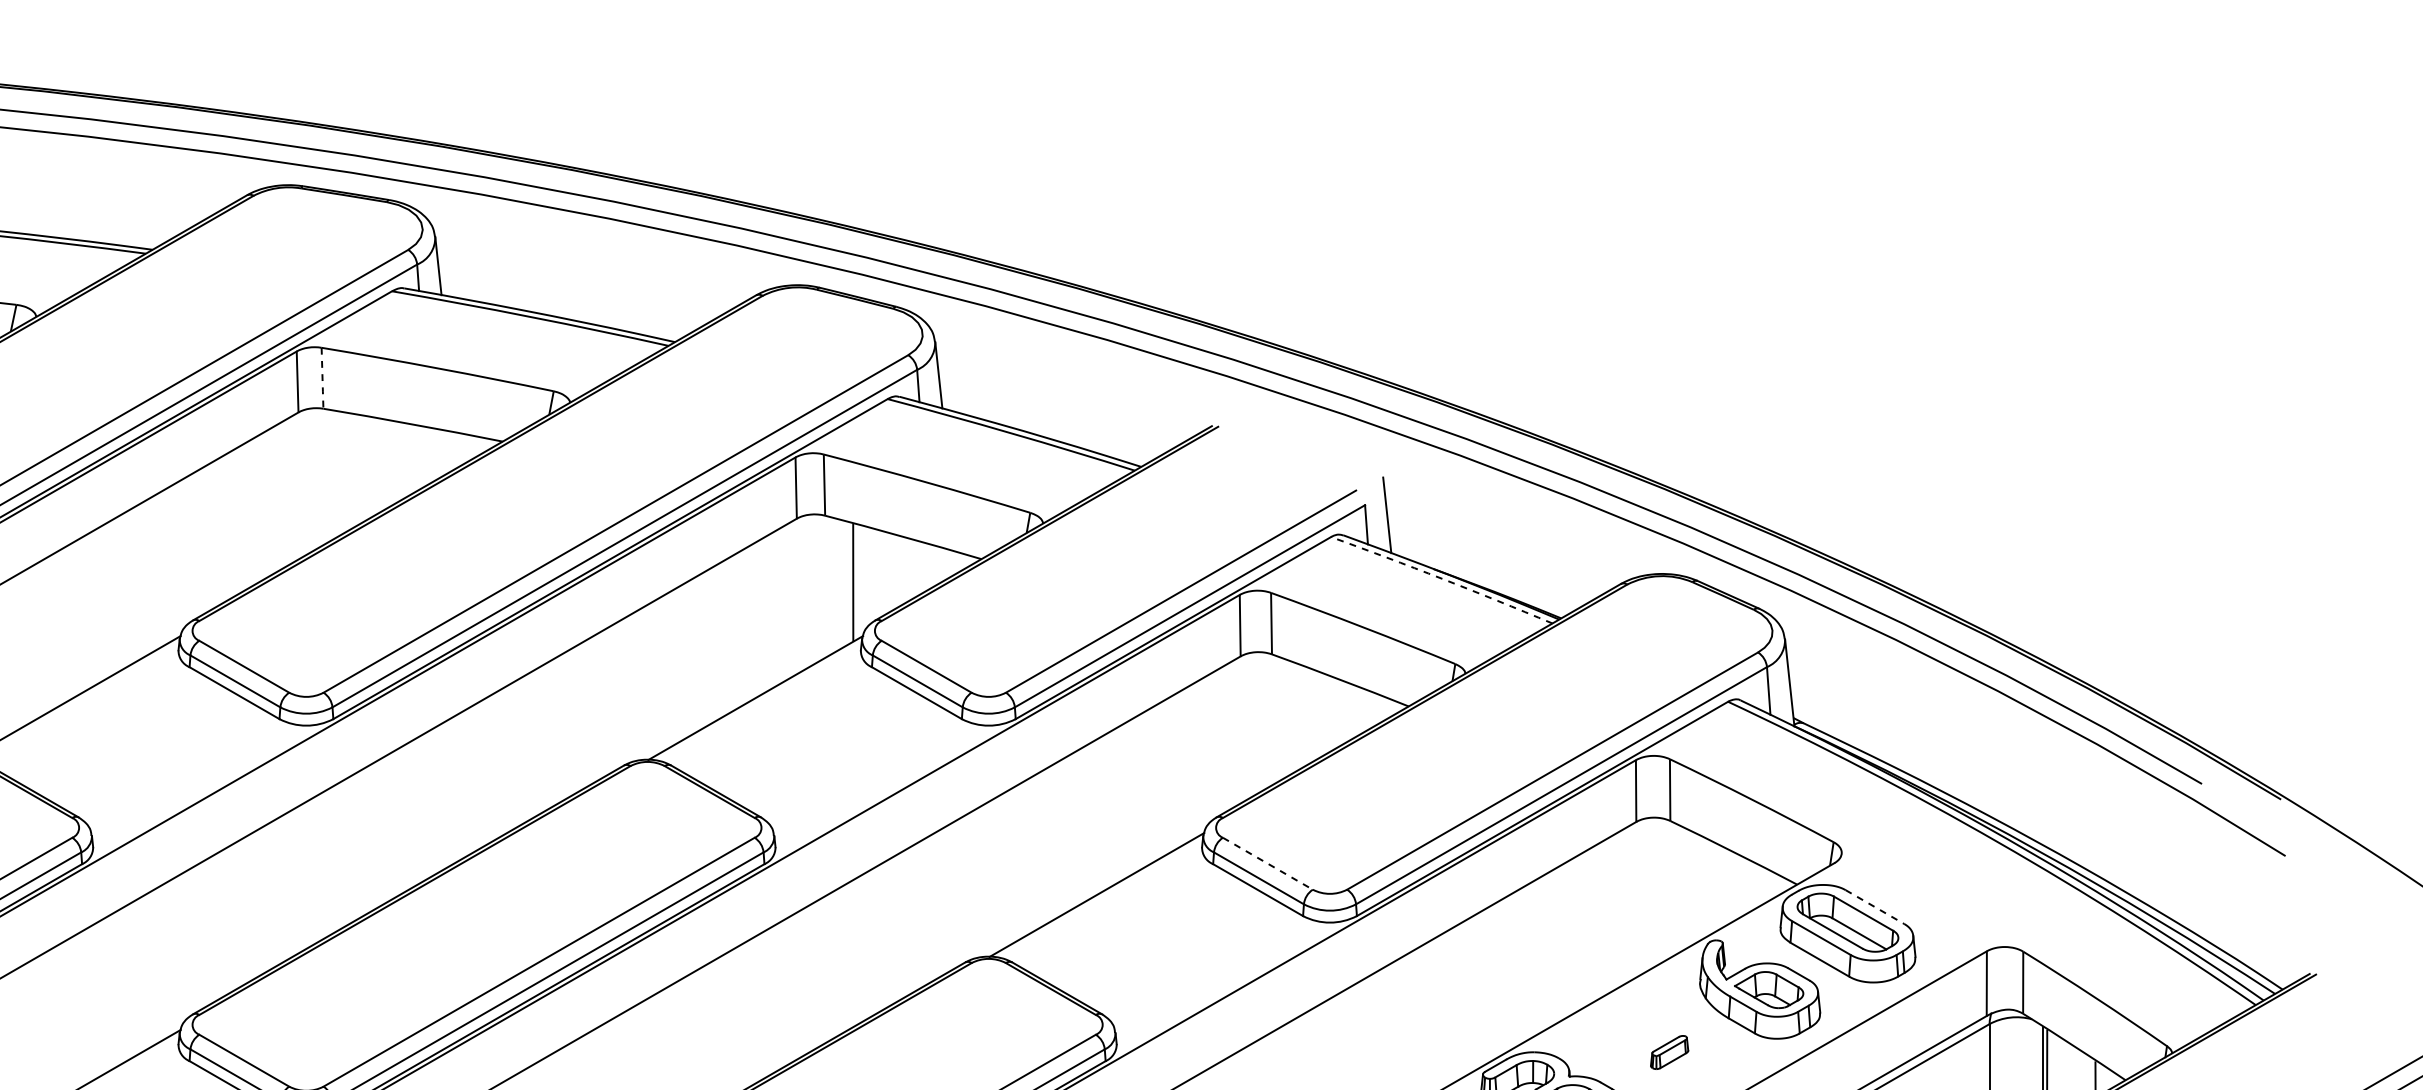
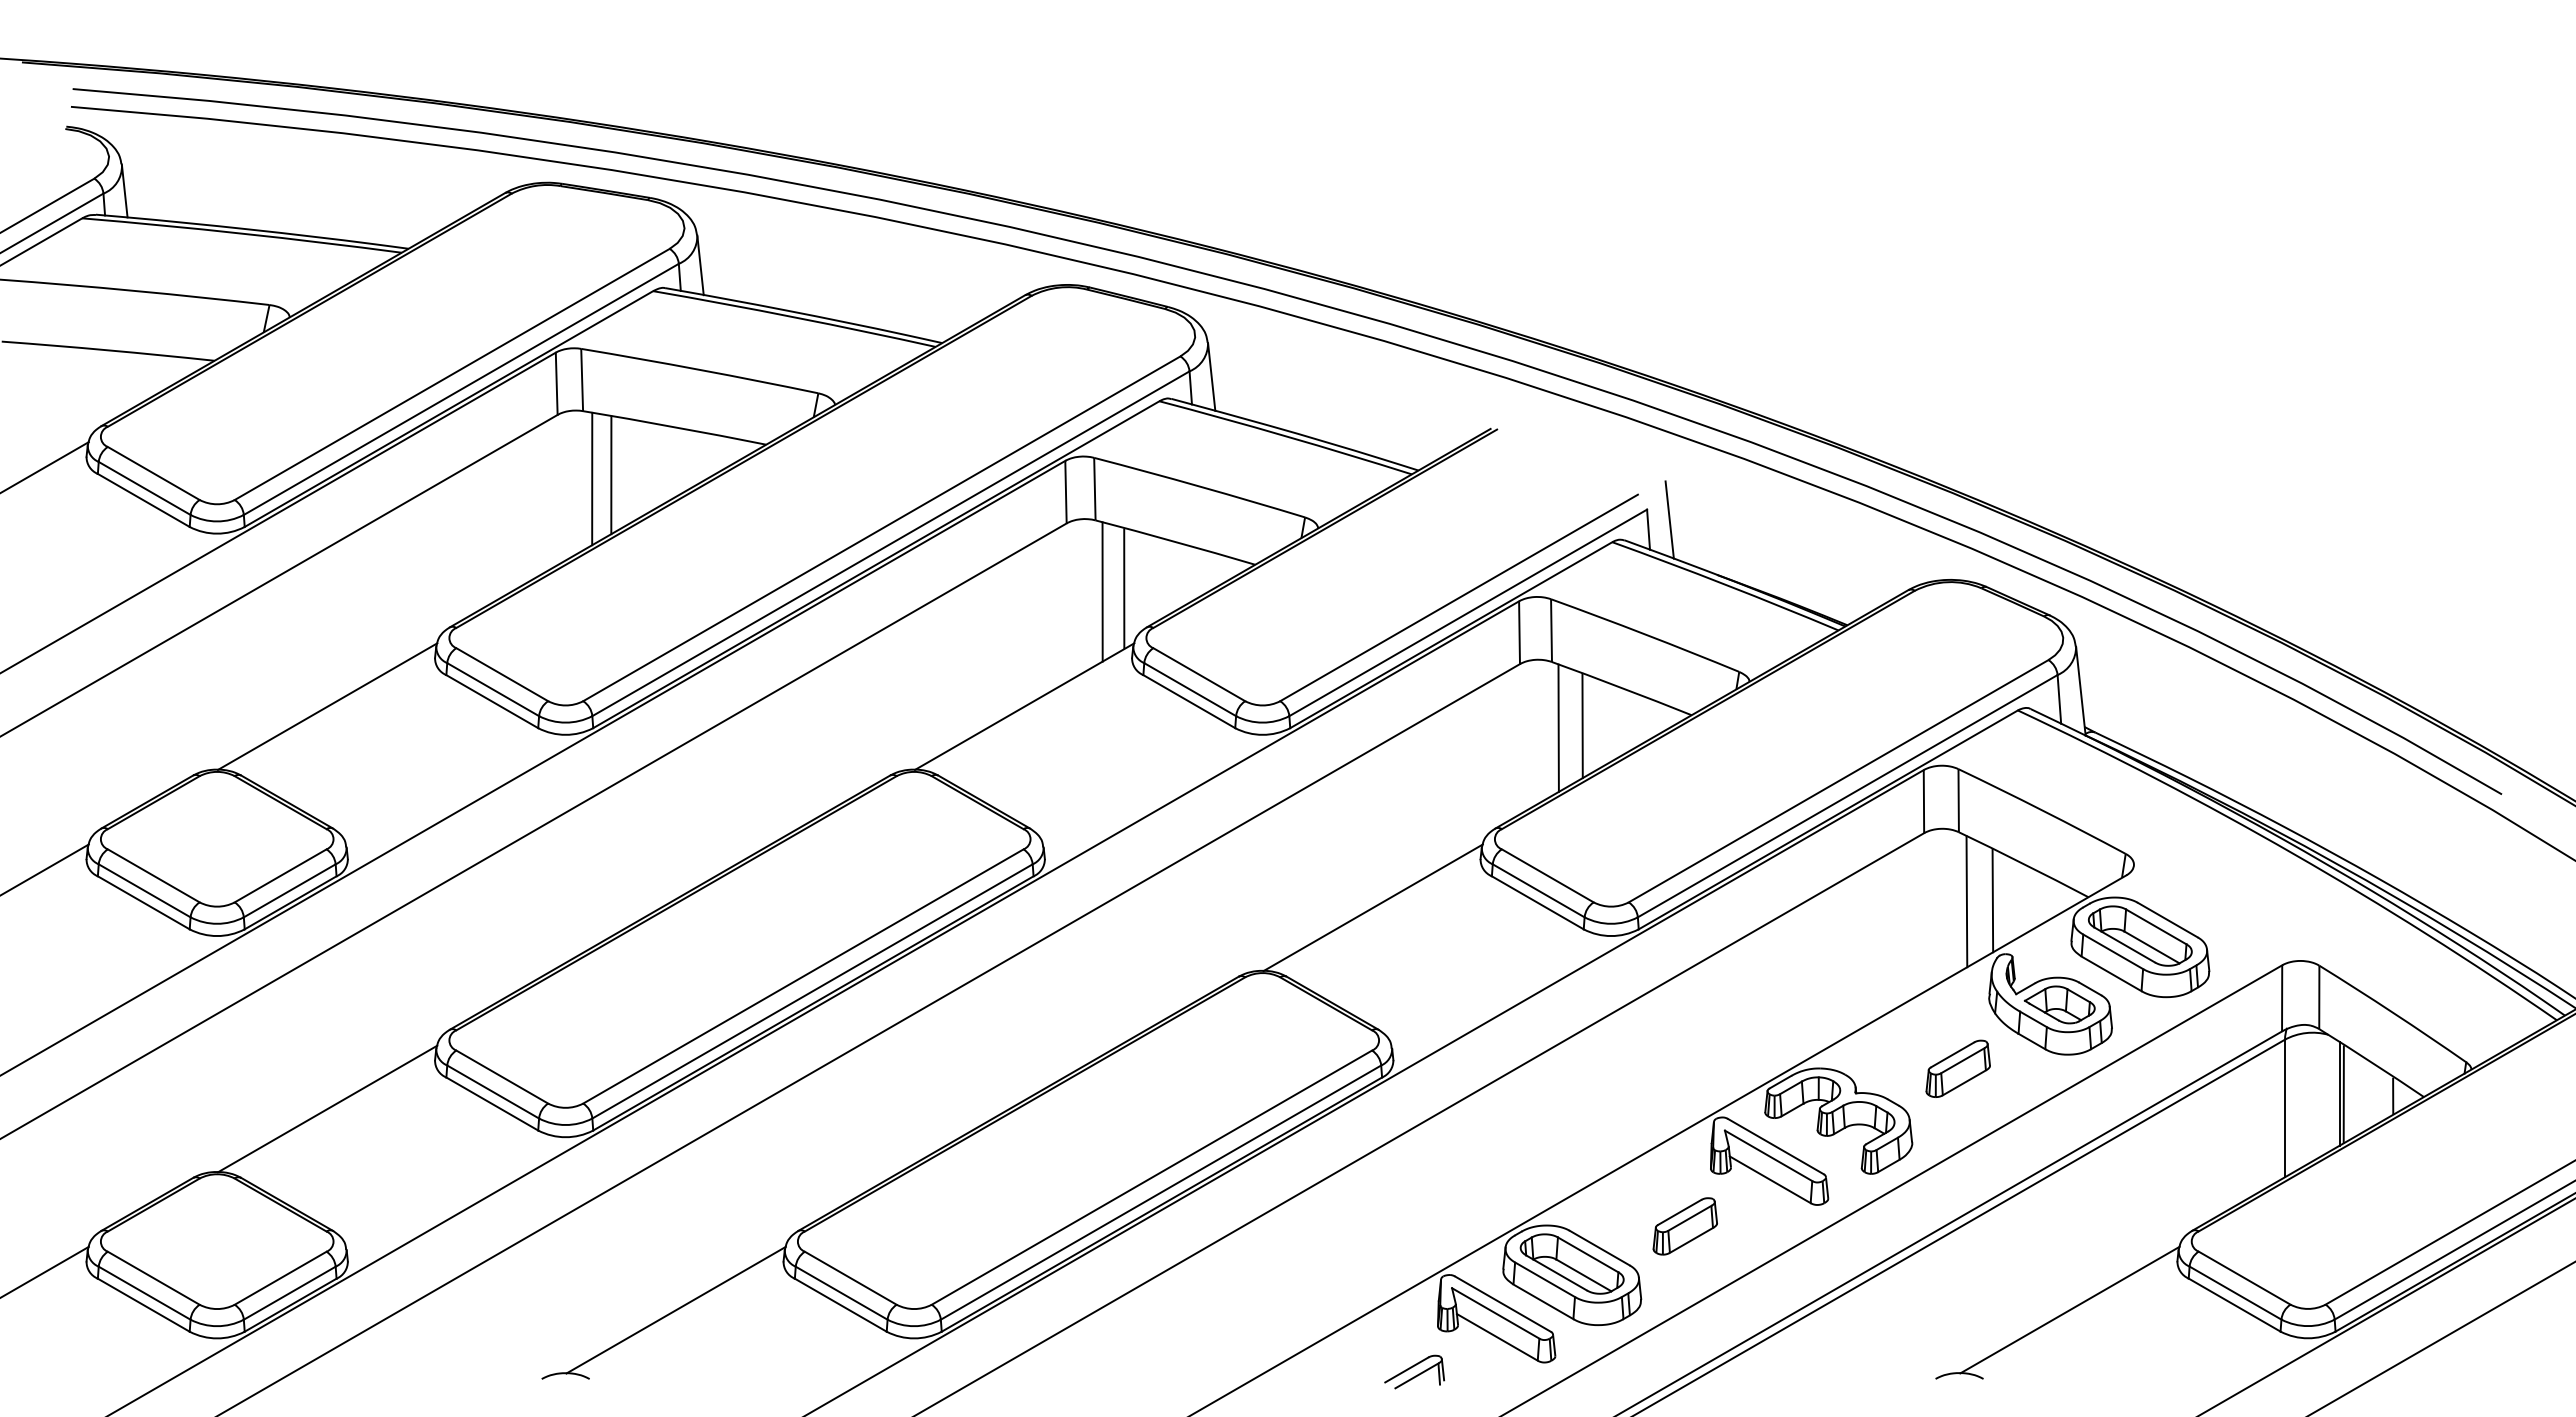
line: (322, 379) -> (582, 381), dashed -> solid
line: (351, 471) -> (611, 475), added
line: (332, 474) -> (592, 478), added
arc: (1441, 578) -> (1725, 584), dashed -> solid
line: (831, 585) -> (1102, 591), added
line: (1301, 716) -> (1582, 725), added
line: (1278, 718) -> (1558, 727), added
line: (1268, 864) -> (1548, 876), dashed -> solid
line: (1703, 887) -> (1992, 900), added
line: (1677, 888) -> (1966, 901), added
line: (1874, 907) -> (2167, 920), dashed -> solid
part: (1668, 1052) -> (1957, 1068), size x1.67

